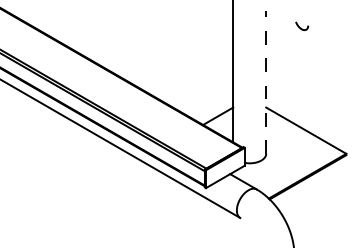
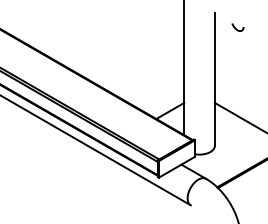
curve: (302, 28) -> (238, 29), moved
line: (266, 81) -> (215, 78), dashed -> solid

